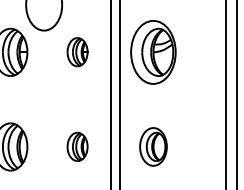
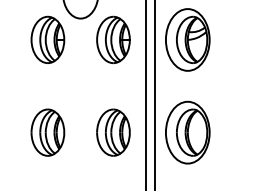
part: (77, 51) -> (113, 39), size x1.67
part: (77, 146) -> (113, 132), size x1.67
part: (153, 146) -> (187, 132), size x1.67

